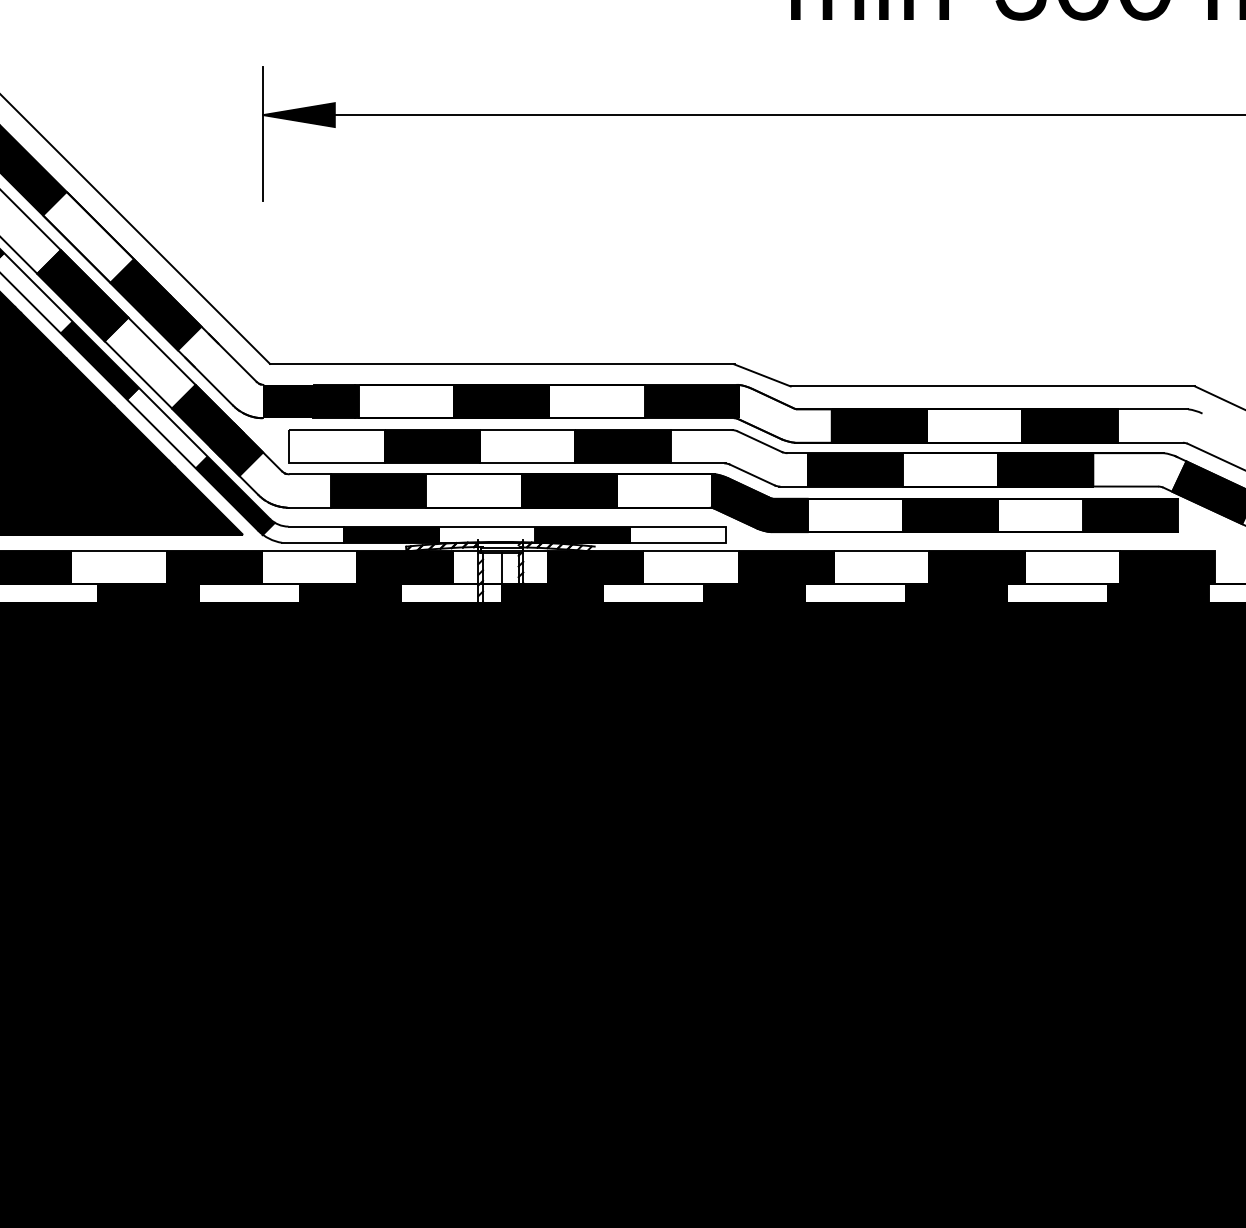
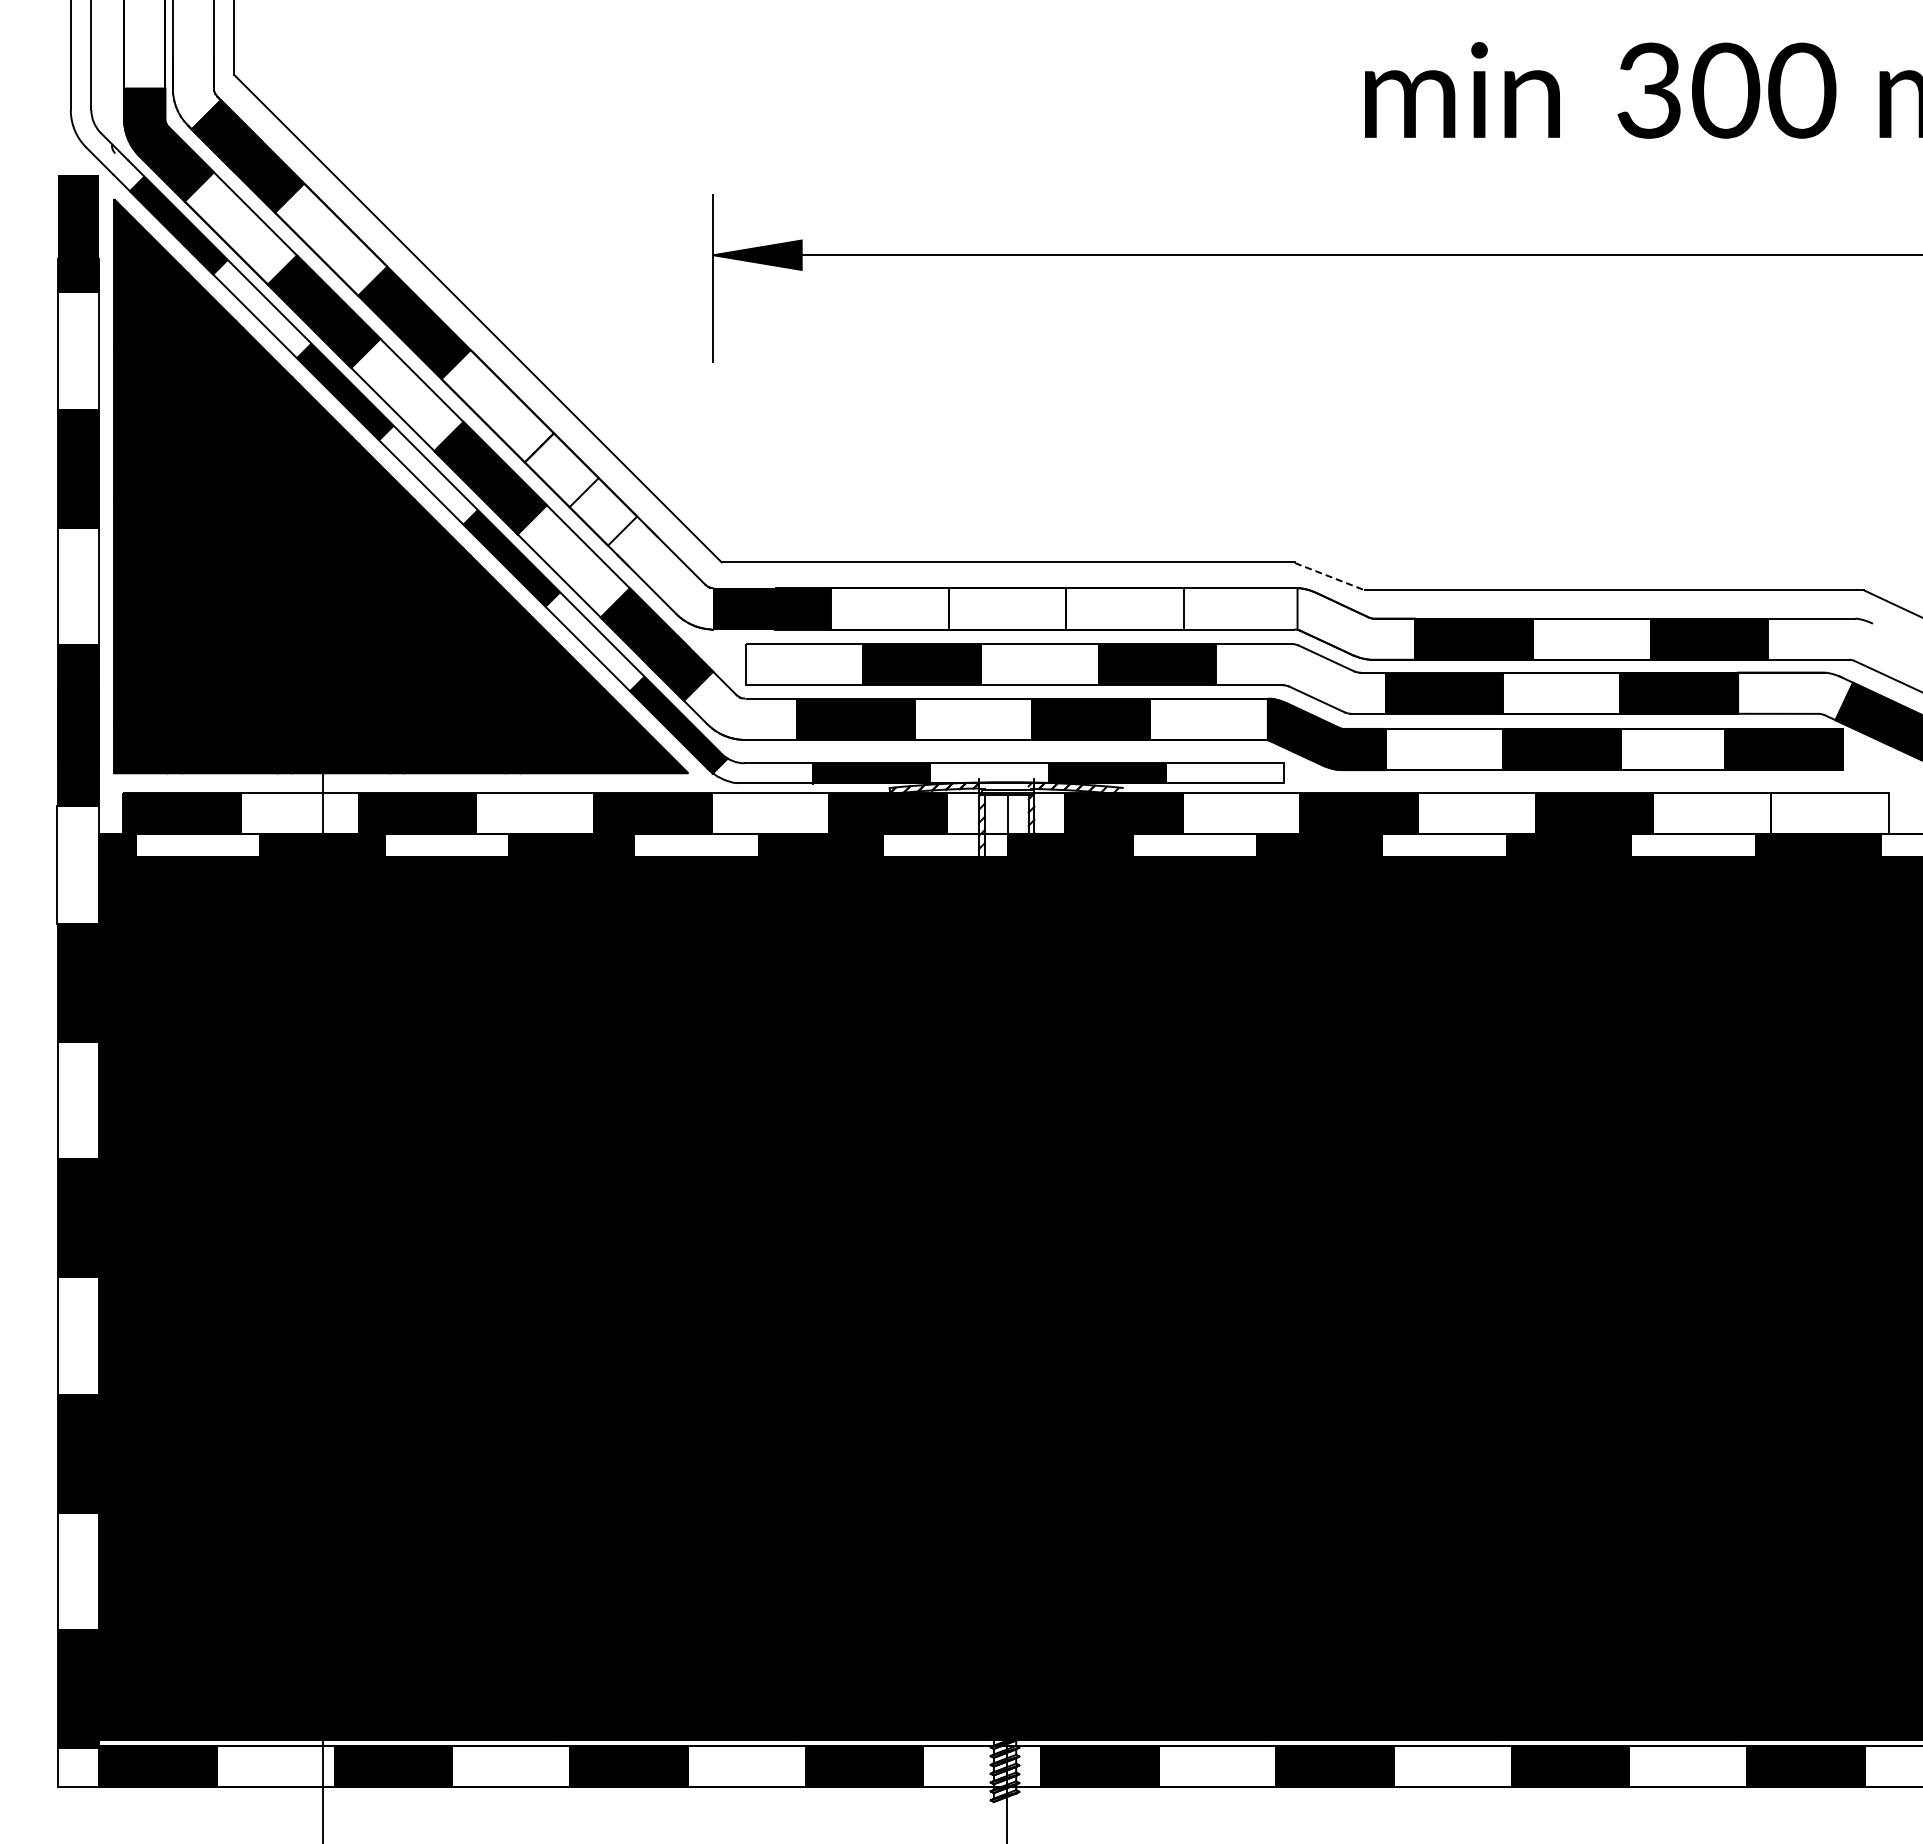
fill: (155, 304) -> (580, 489), removed
line: (763, 375) -> (1330, 576), solid -> dashed
fill: (501, 401) -> (1007, 608), removed
fill: (691, 401) -> (1242, 608), removed
fill: (1167, 567) -> (1829, 813), removed

